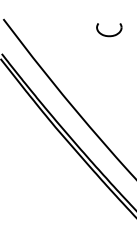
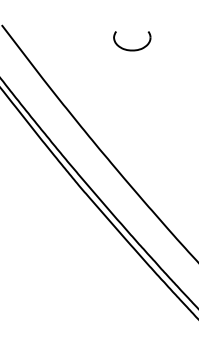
part: (109, 30) -> (132, 41), moved

